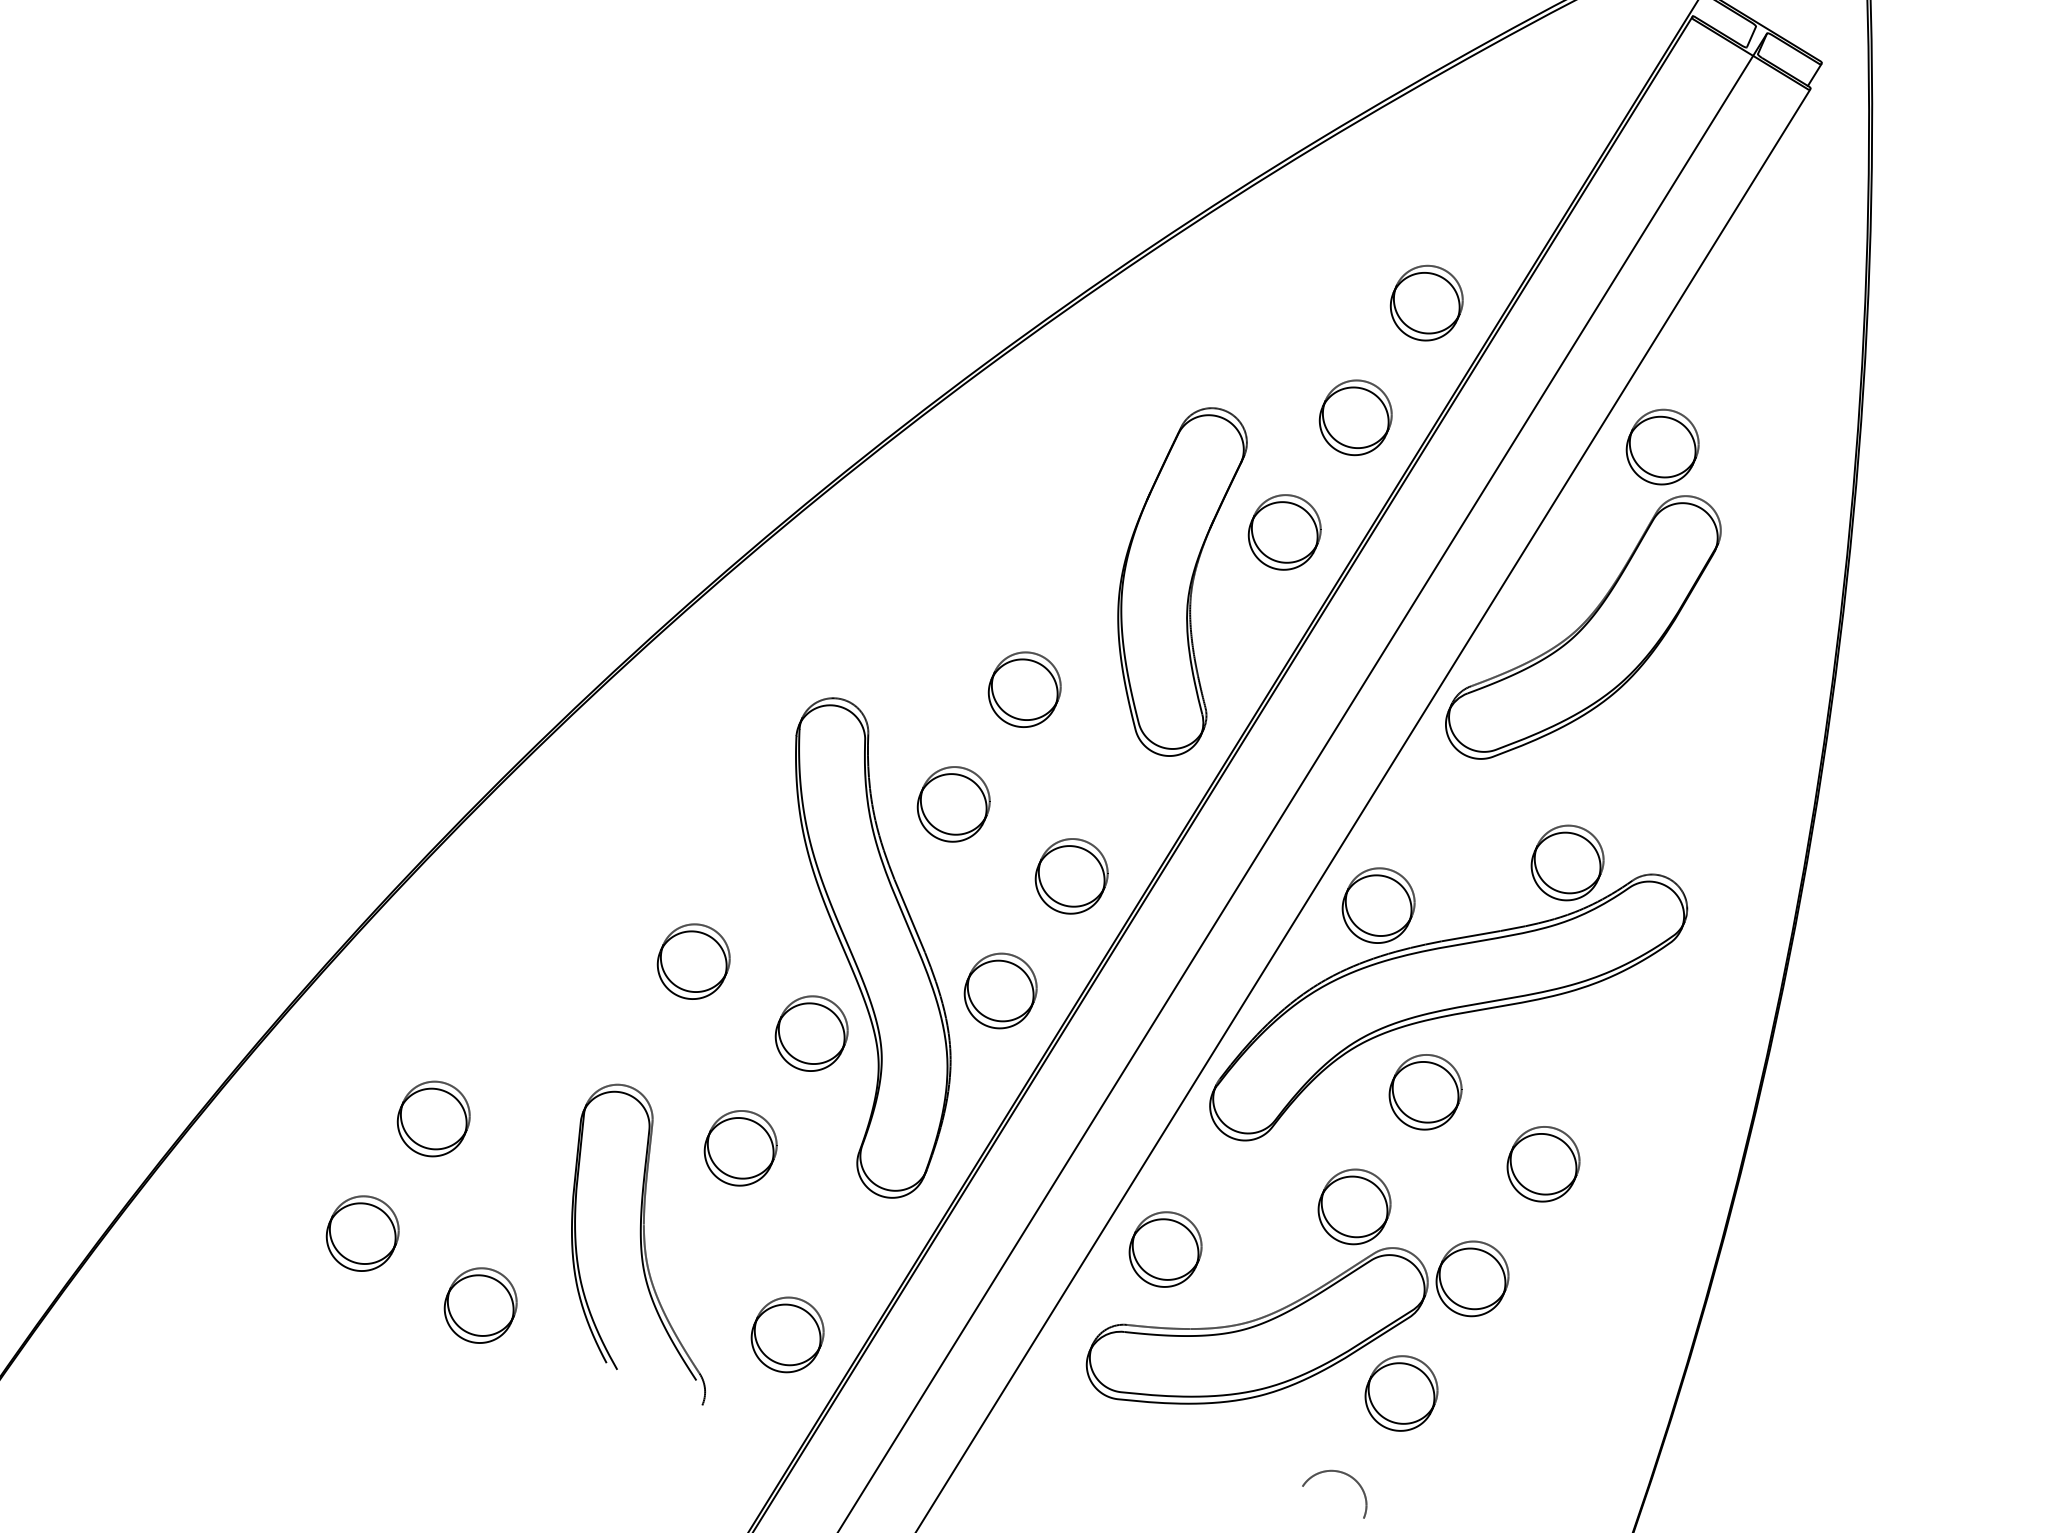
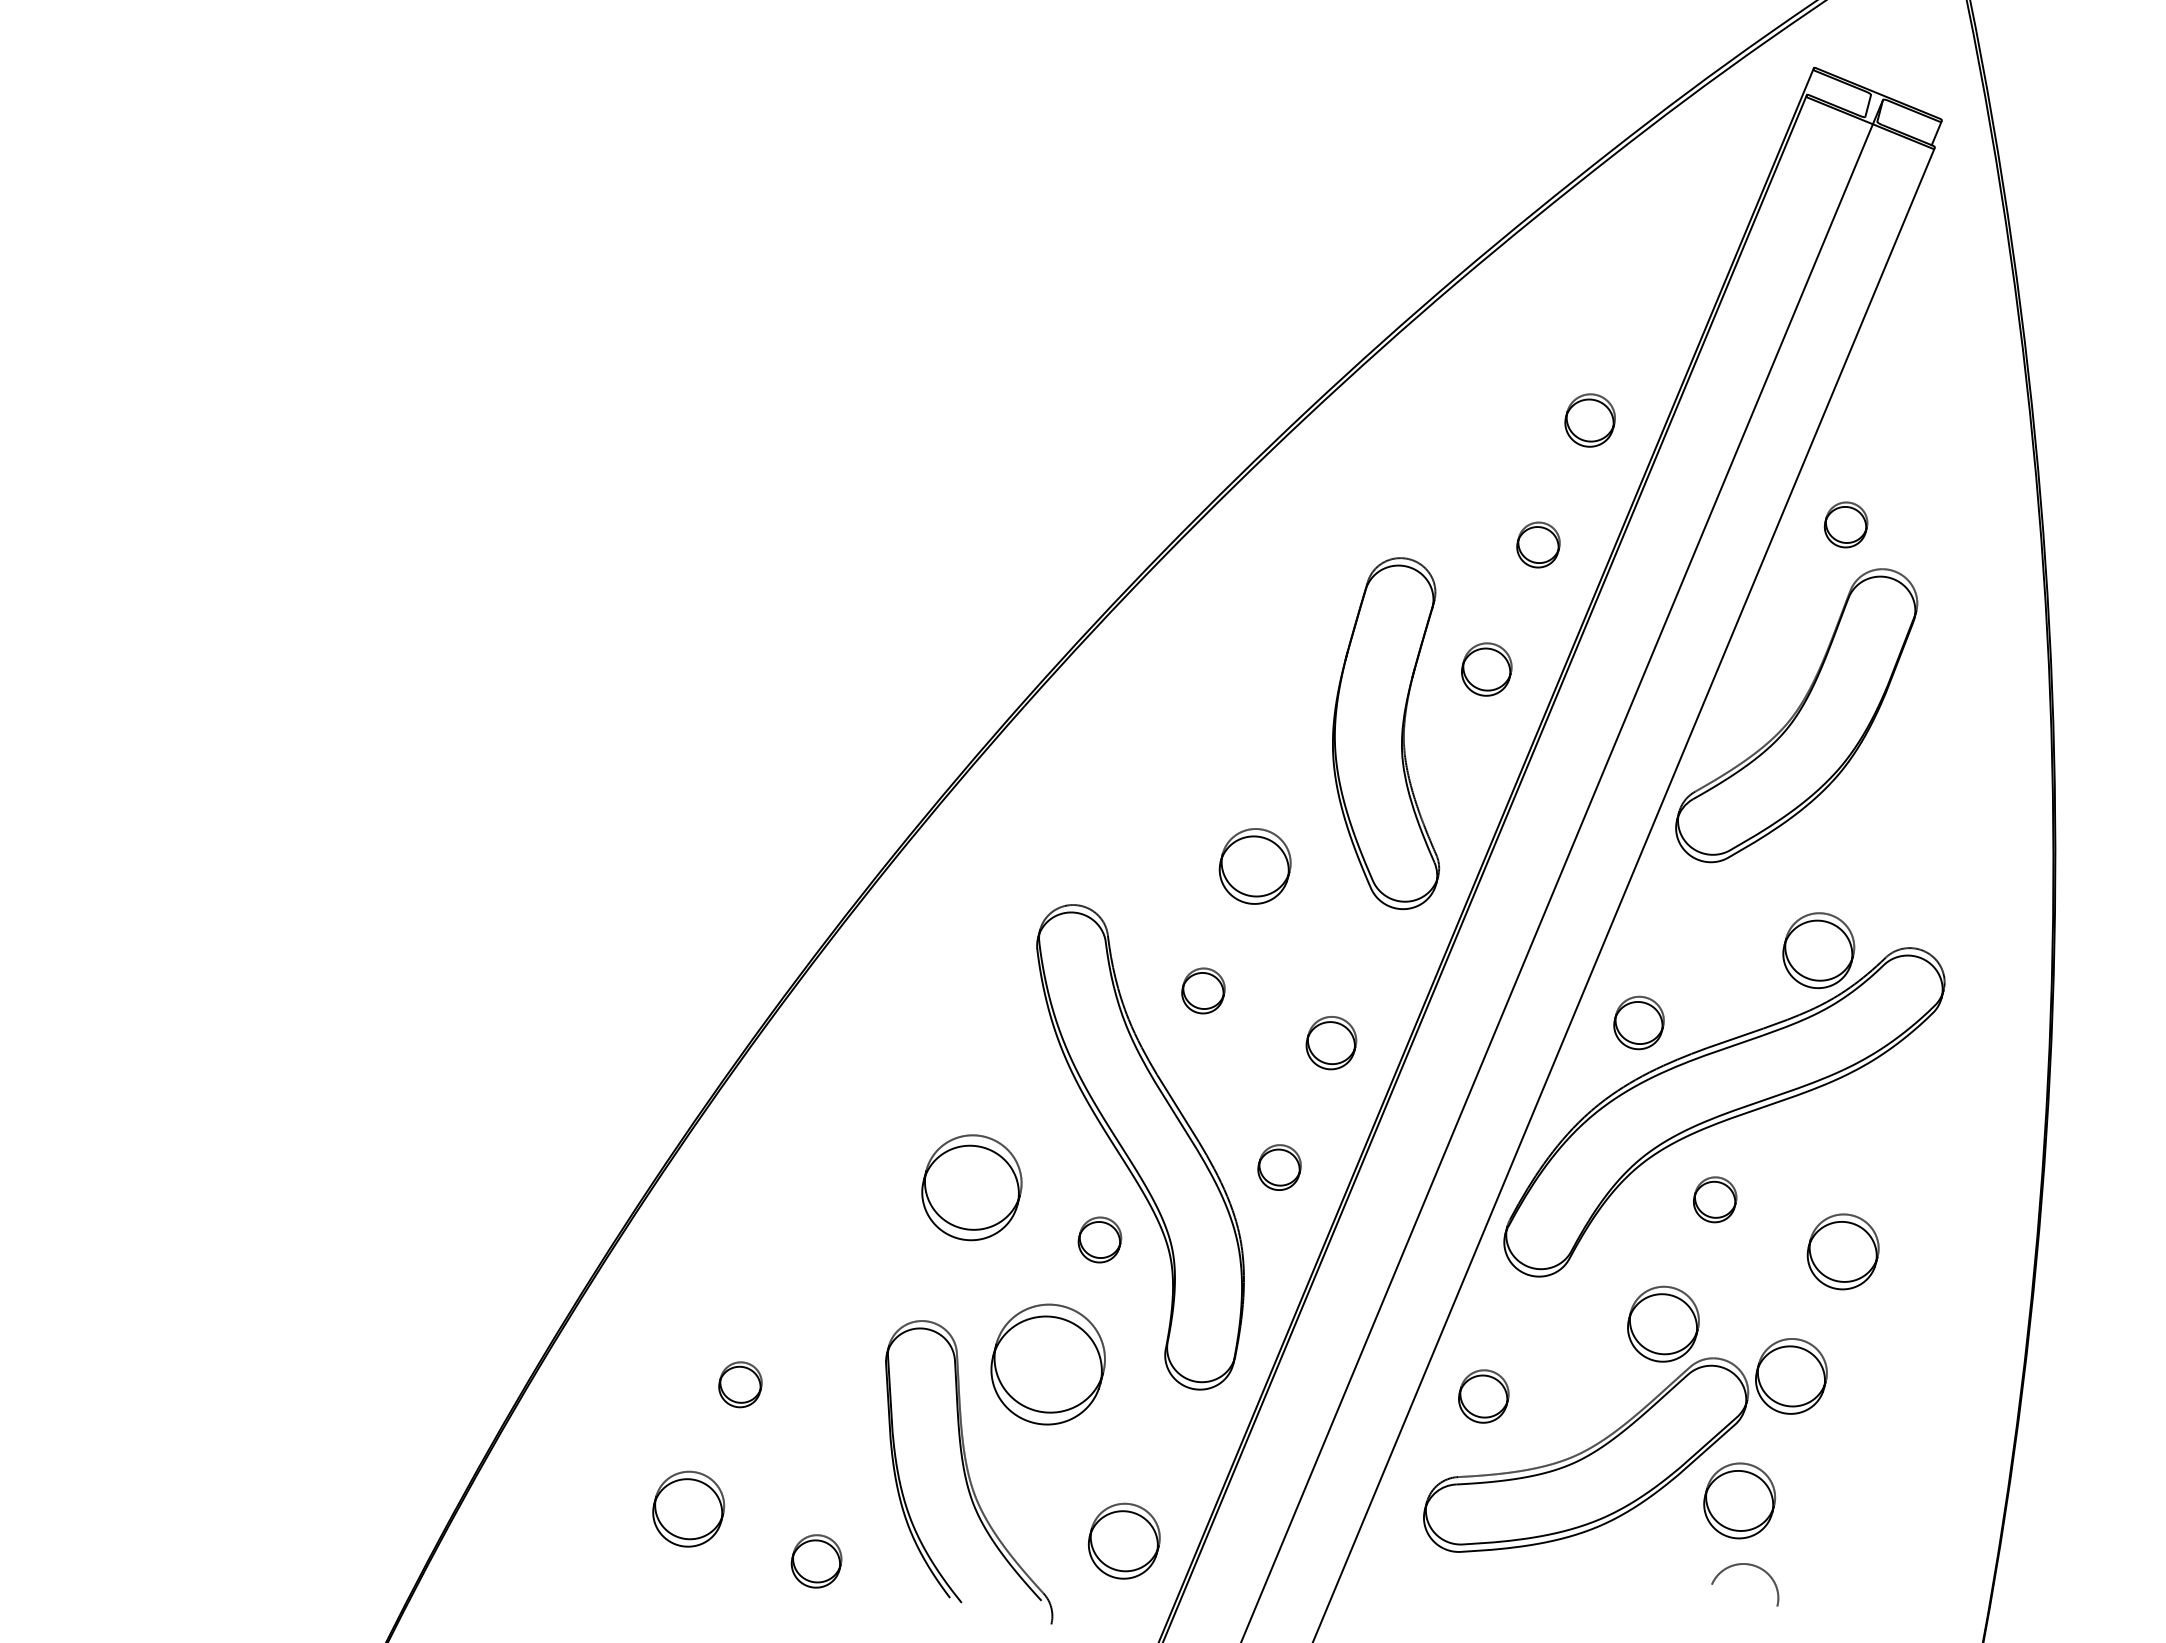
part: (1426, 302) -> (1589, 420), size x0.7
part: (1355, 417) -> (1538, 544), size x0.6
part: (1662, 446) -> (1845, 524), size x0.6
part: (1284, 532) -> (1486, 669), size x0.7
part: (953, 803) -> (1203, 990), size x0.6
part: (1071, 875) -> (1331, 1042), size x0.7
part: (1378, 905) -> (1638, 1022), size x0.7
part: (693, 961) -> (971, 1187), size x1.4
part: (1000, 990) -> (1279, 1167), size x0.6
part: (811, 1033) -> (1099, 1239), size x0.6
part: (1424, 1091) -> (1714, 1199), size x0.6
part: (433, 1118) -> (740, 1384), size x0.6
part: (740, 1148) -> (1047, 1364), size x1.6
part: (1165, 1249) -> (1483, 1396), size x0.7
part: (480, 1305) -> (816, 1561), size x0.7
curve: (1340, 1473) -> (1747, 1565), moved

